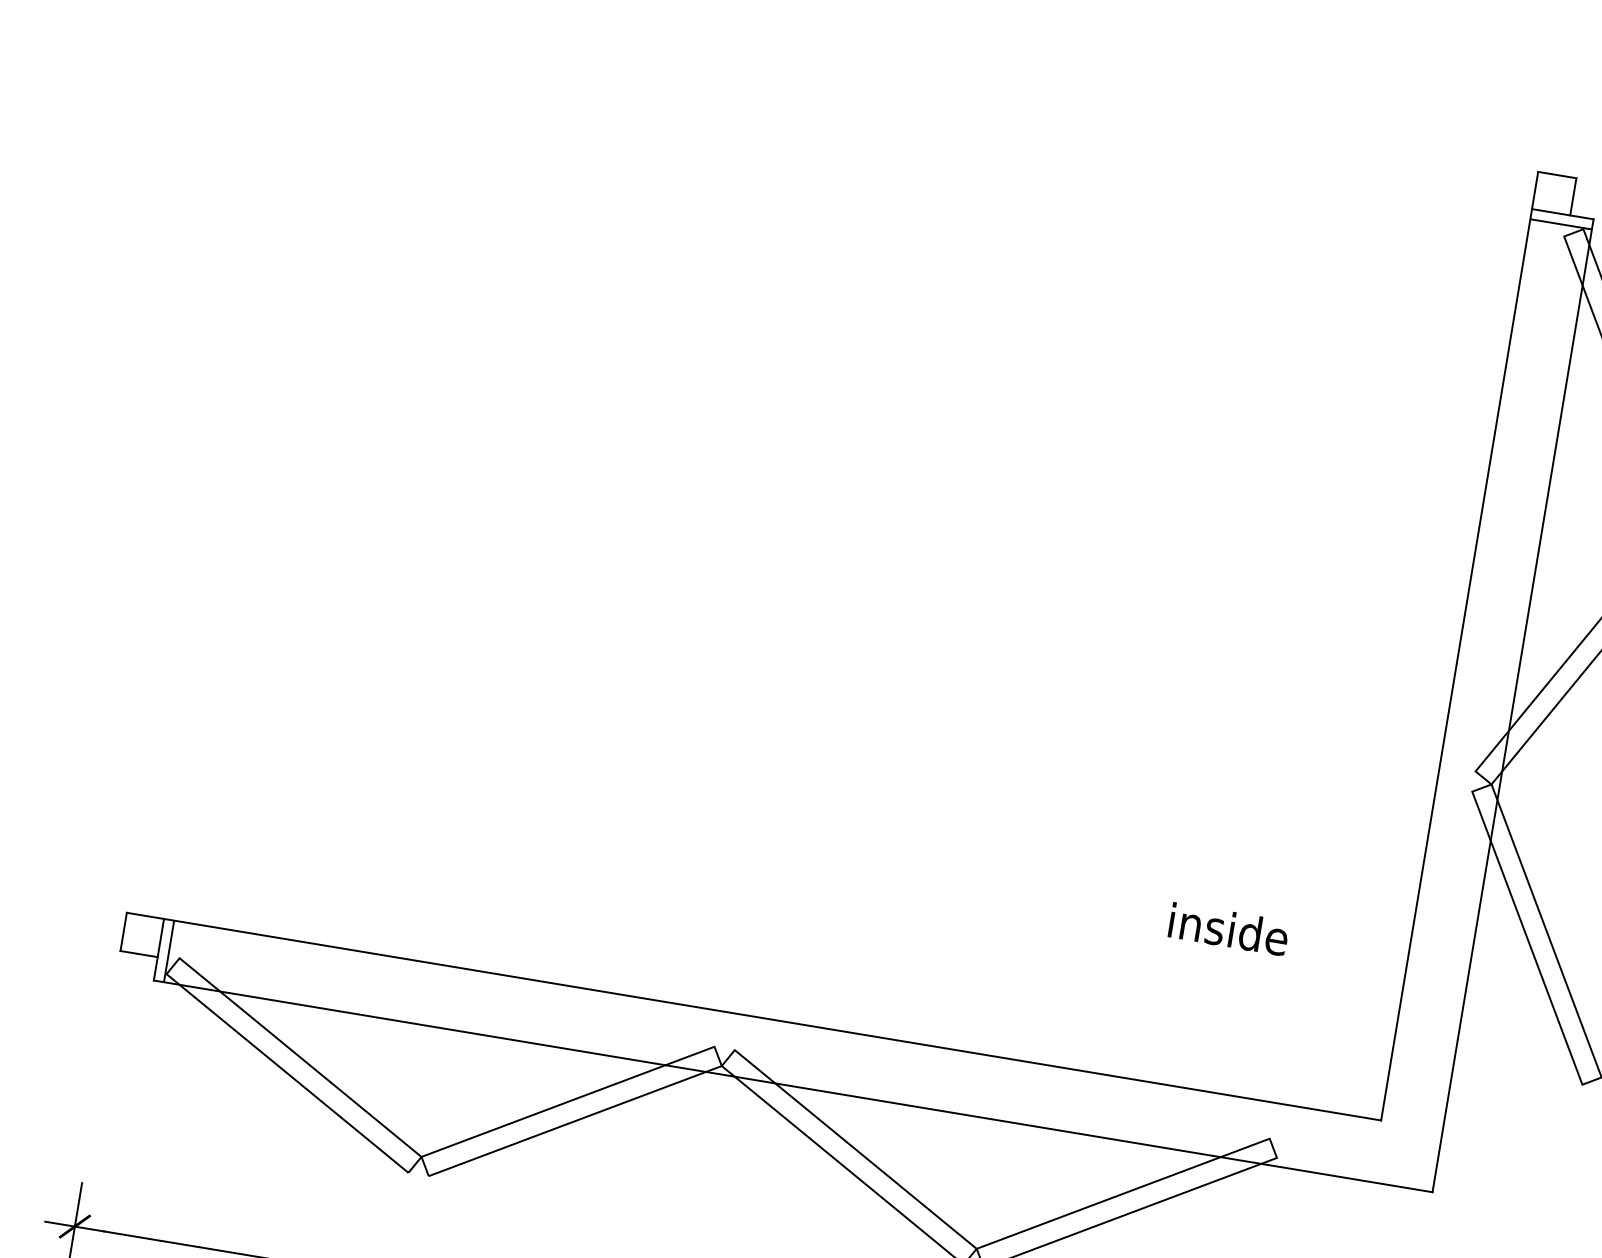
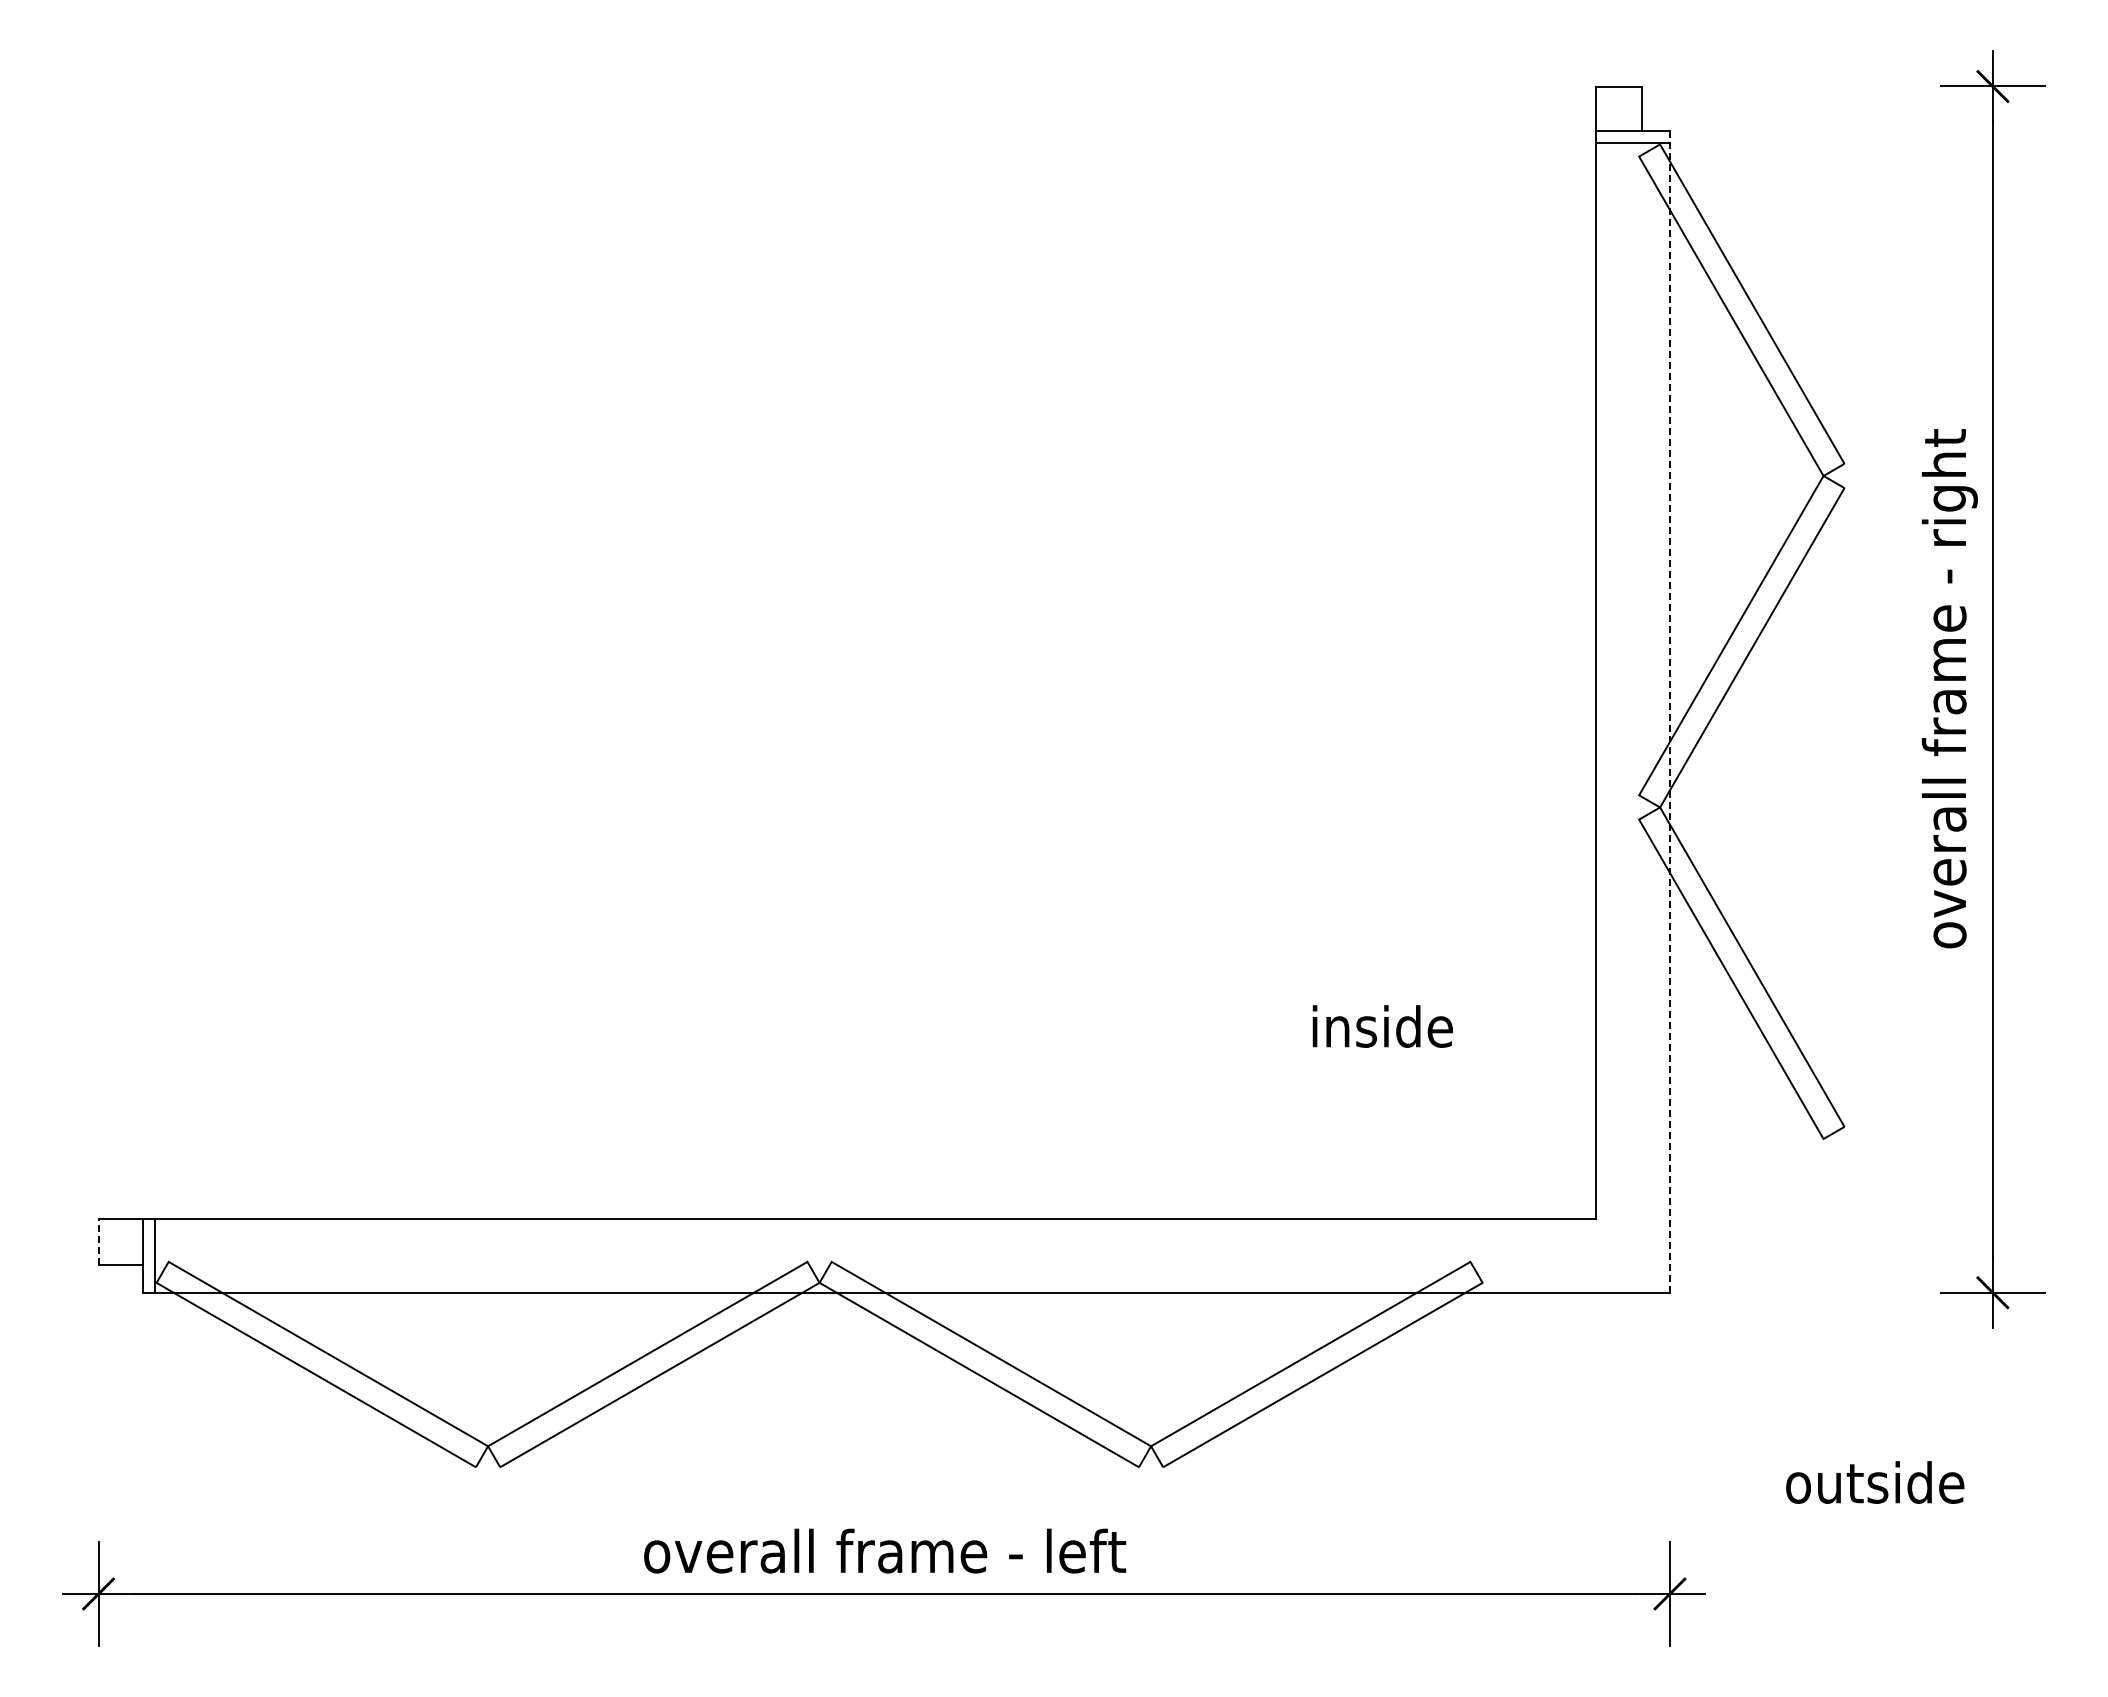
line: (1513, 705) -> (1670, 711), solid -> dashed
line: (123, 932) -> (98, 1242), solid -> dashed

